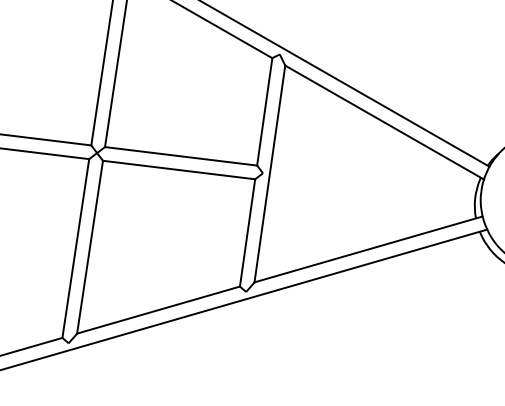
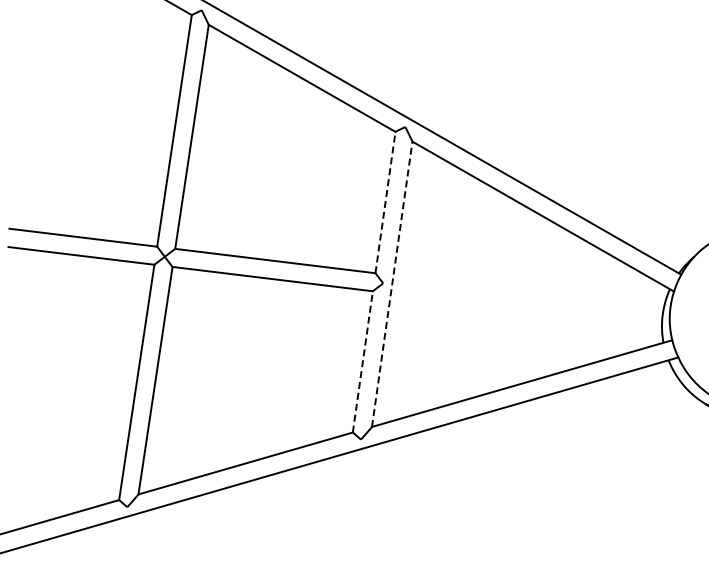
line: (264, 111) -> (385, 202), solid -> dashed
line: (270, 173) -> (392, 283), solid -> dashed
line: (247, 232) -> (362, 361), solid -> dashed

